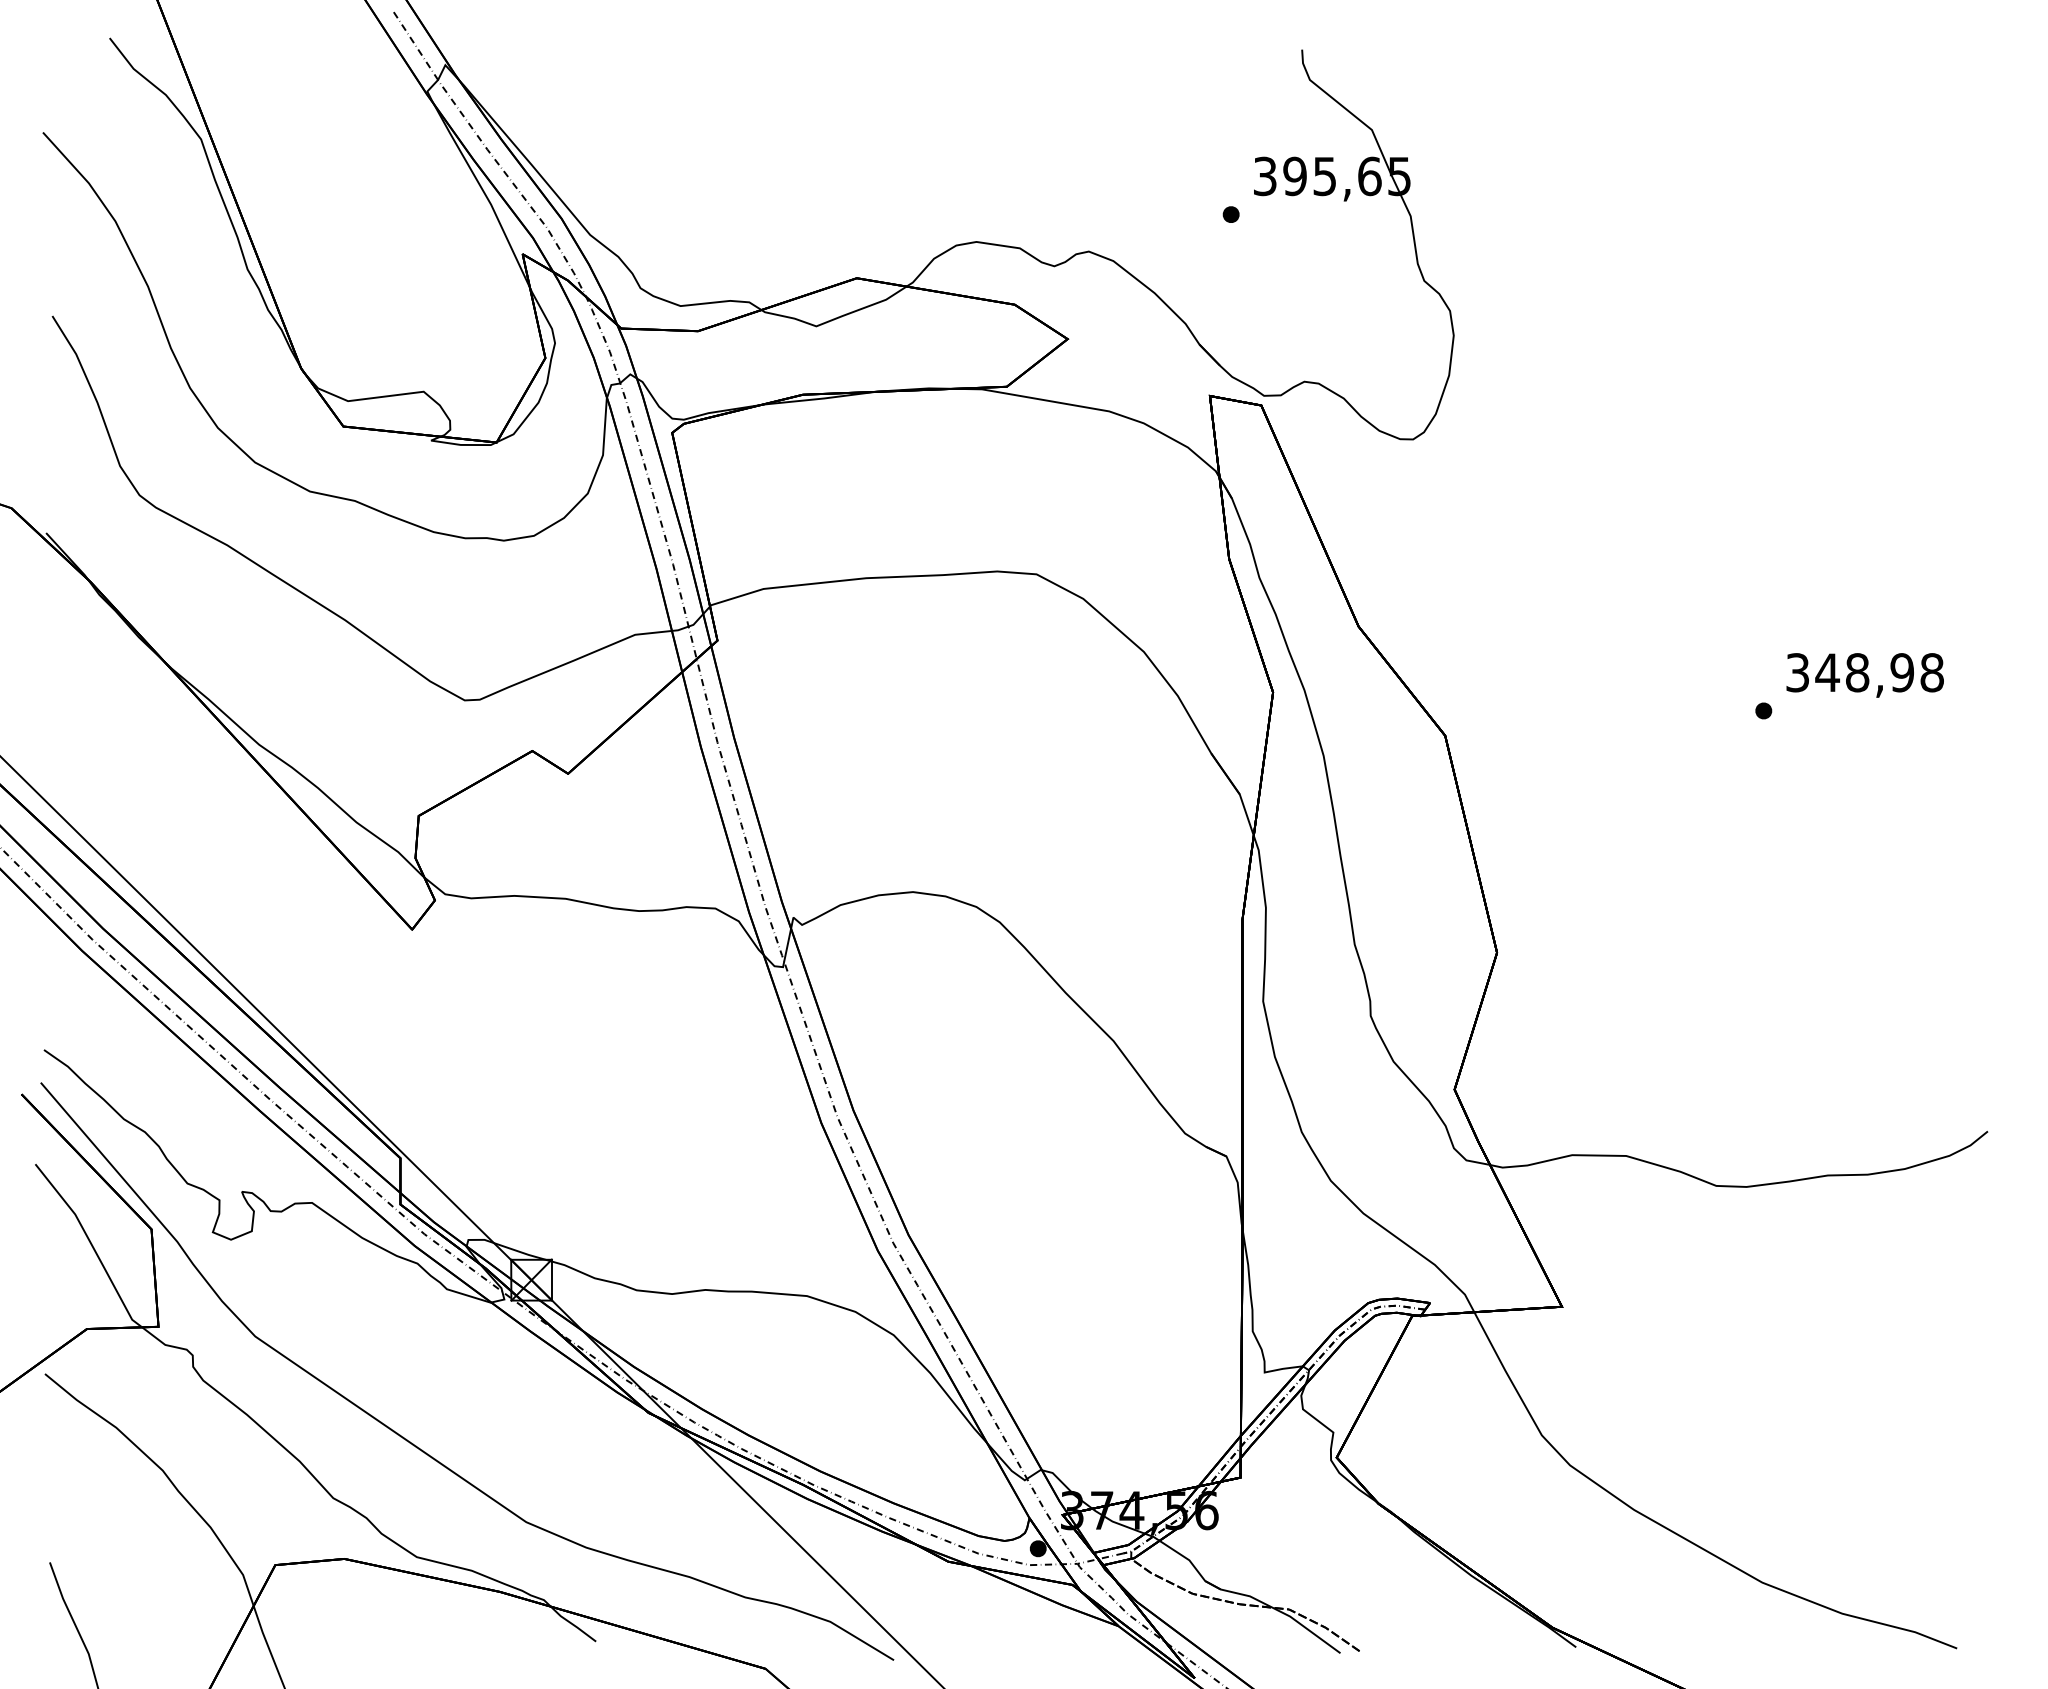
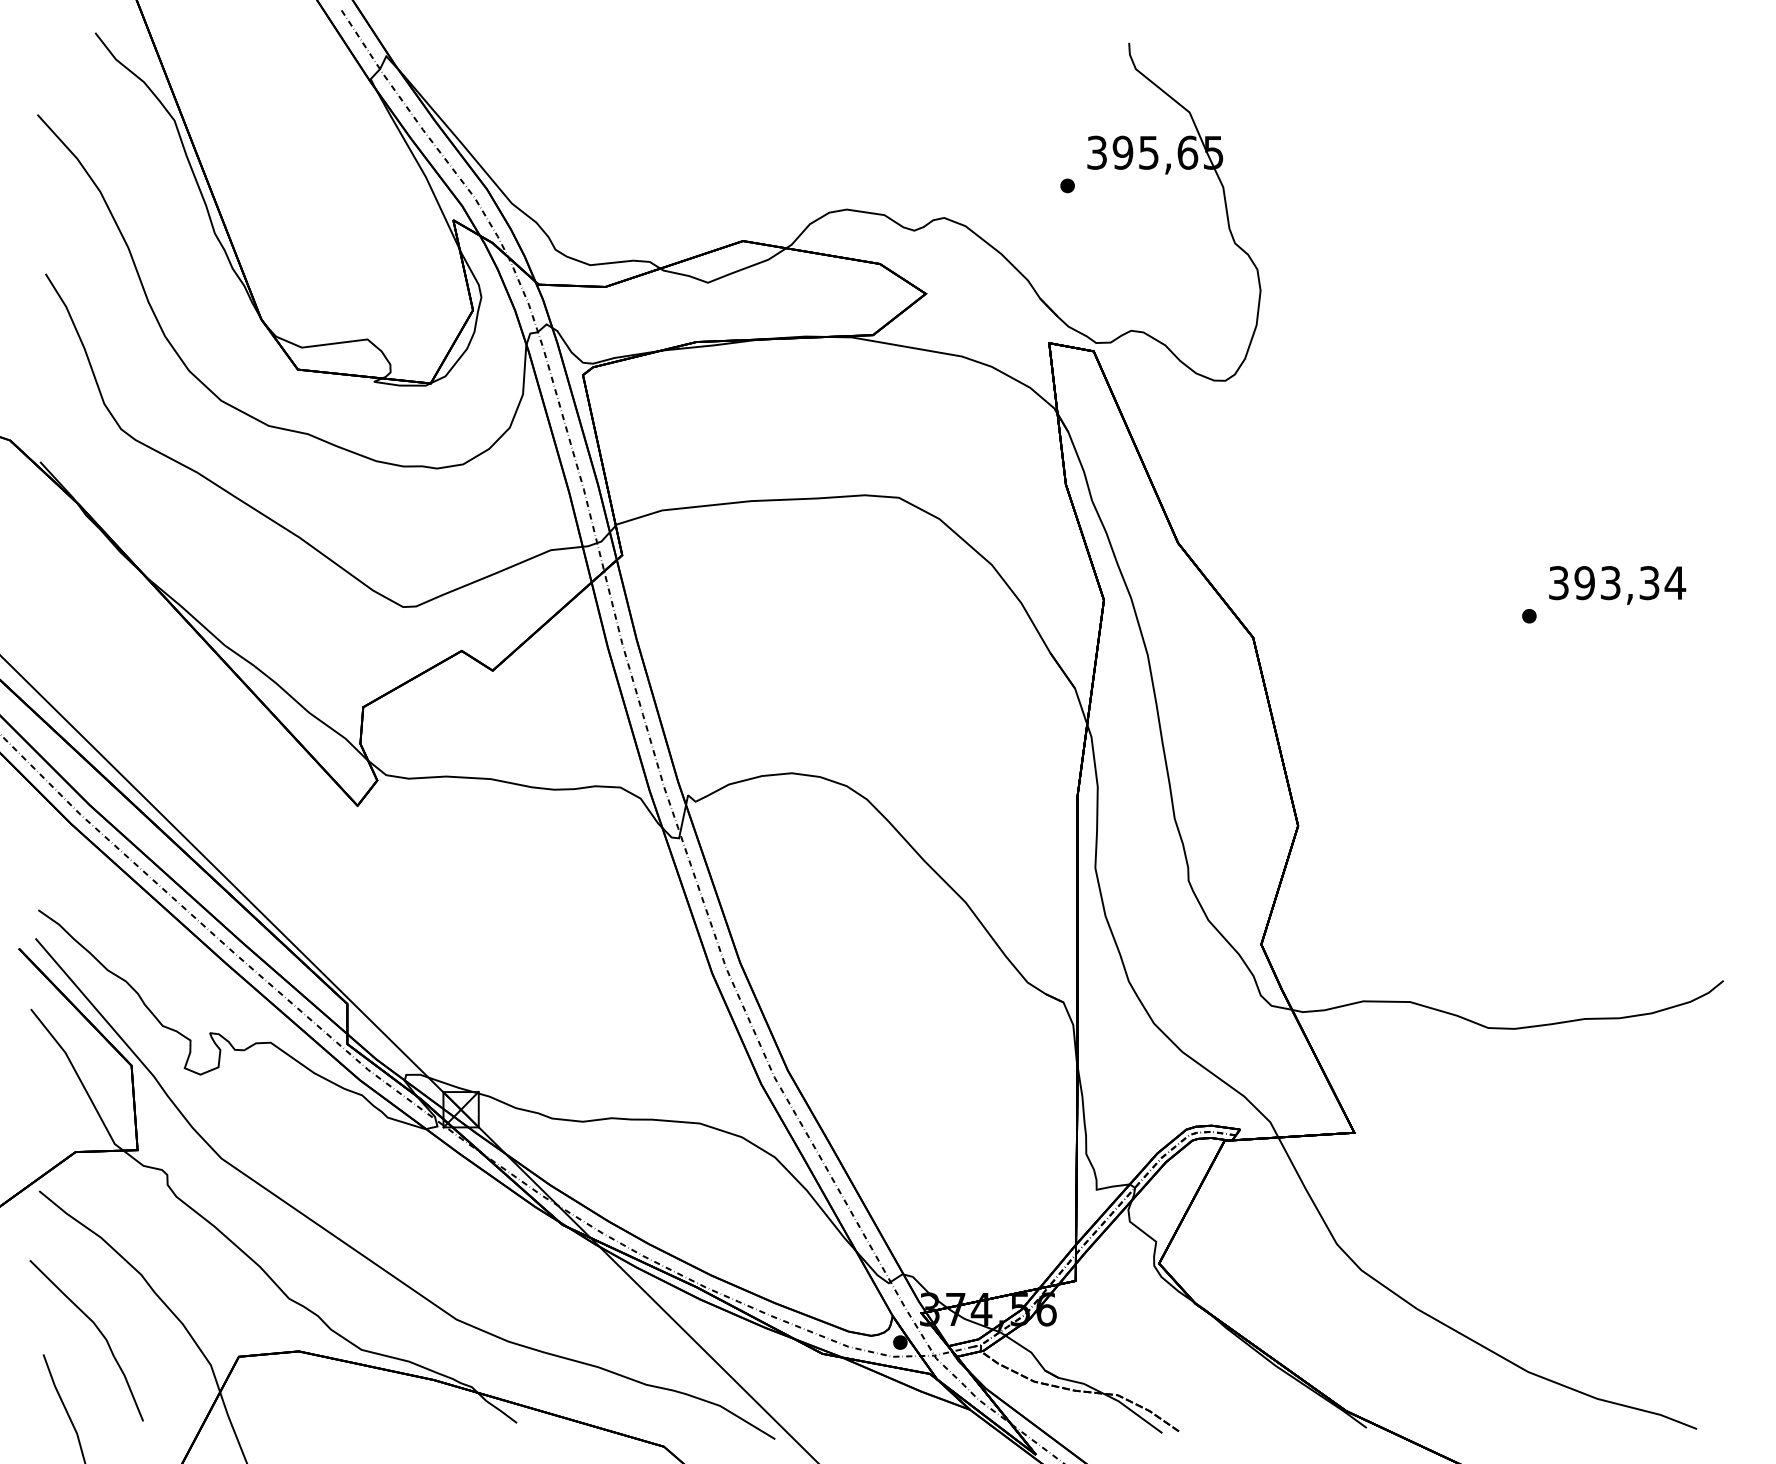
text: (1879, 672) -> (1629, 582), 348,98 -> 393,34
curve: (113, 1535) -> (98, 1331), added

